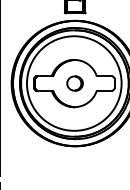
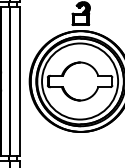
part: (74, 83) -> (80, 81), removed

